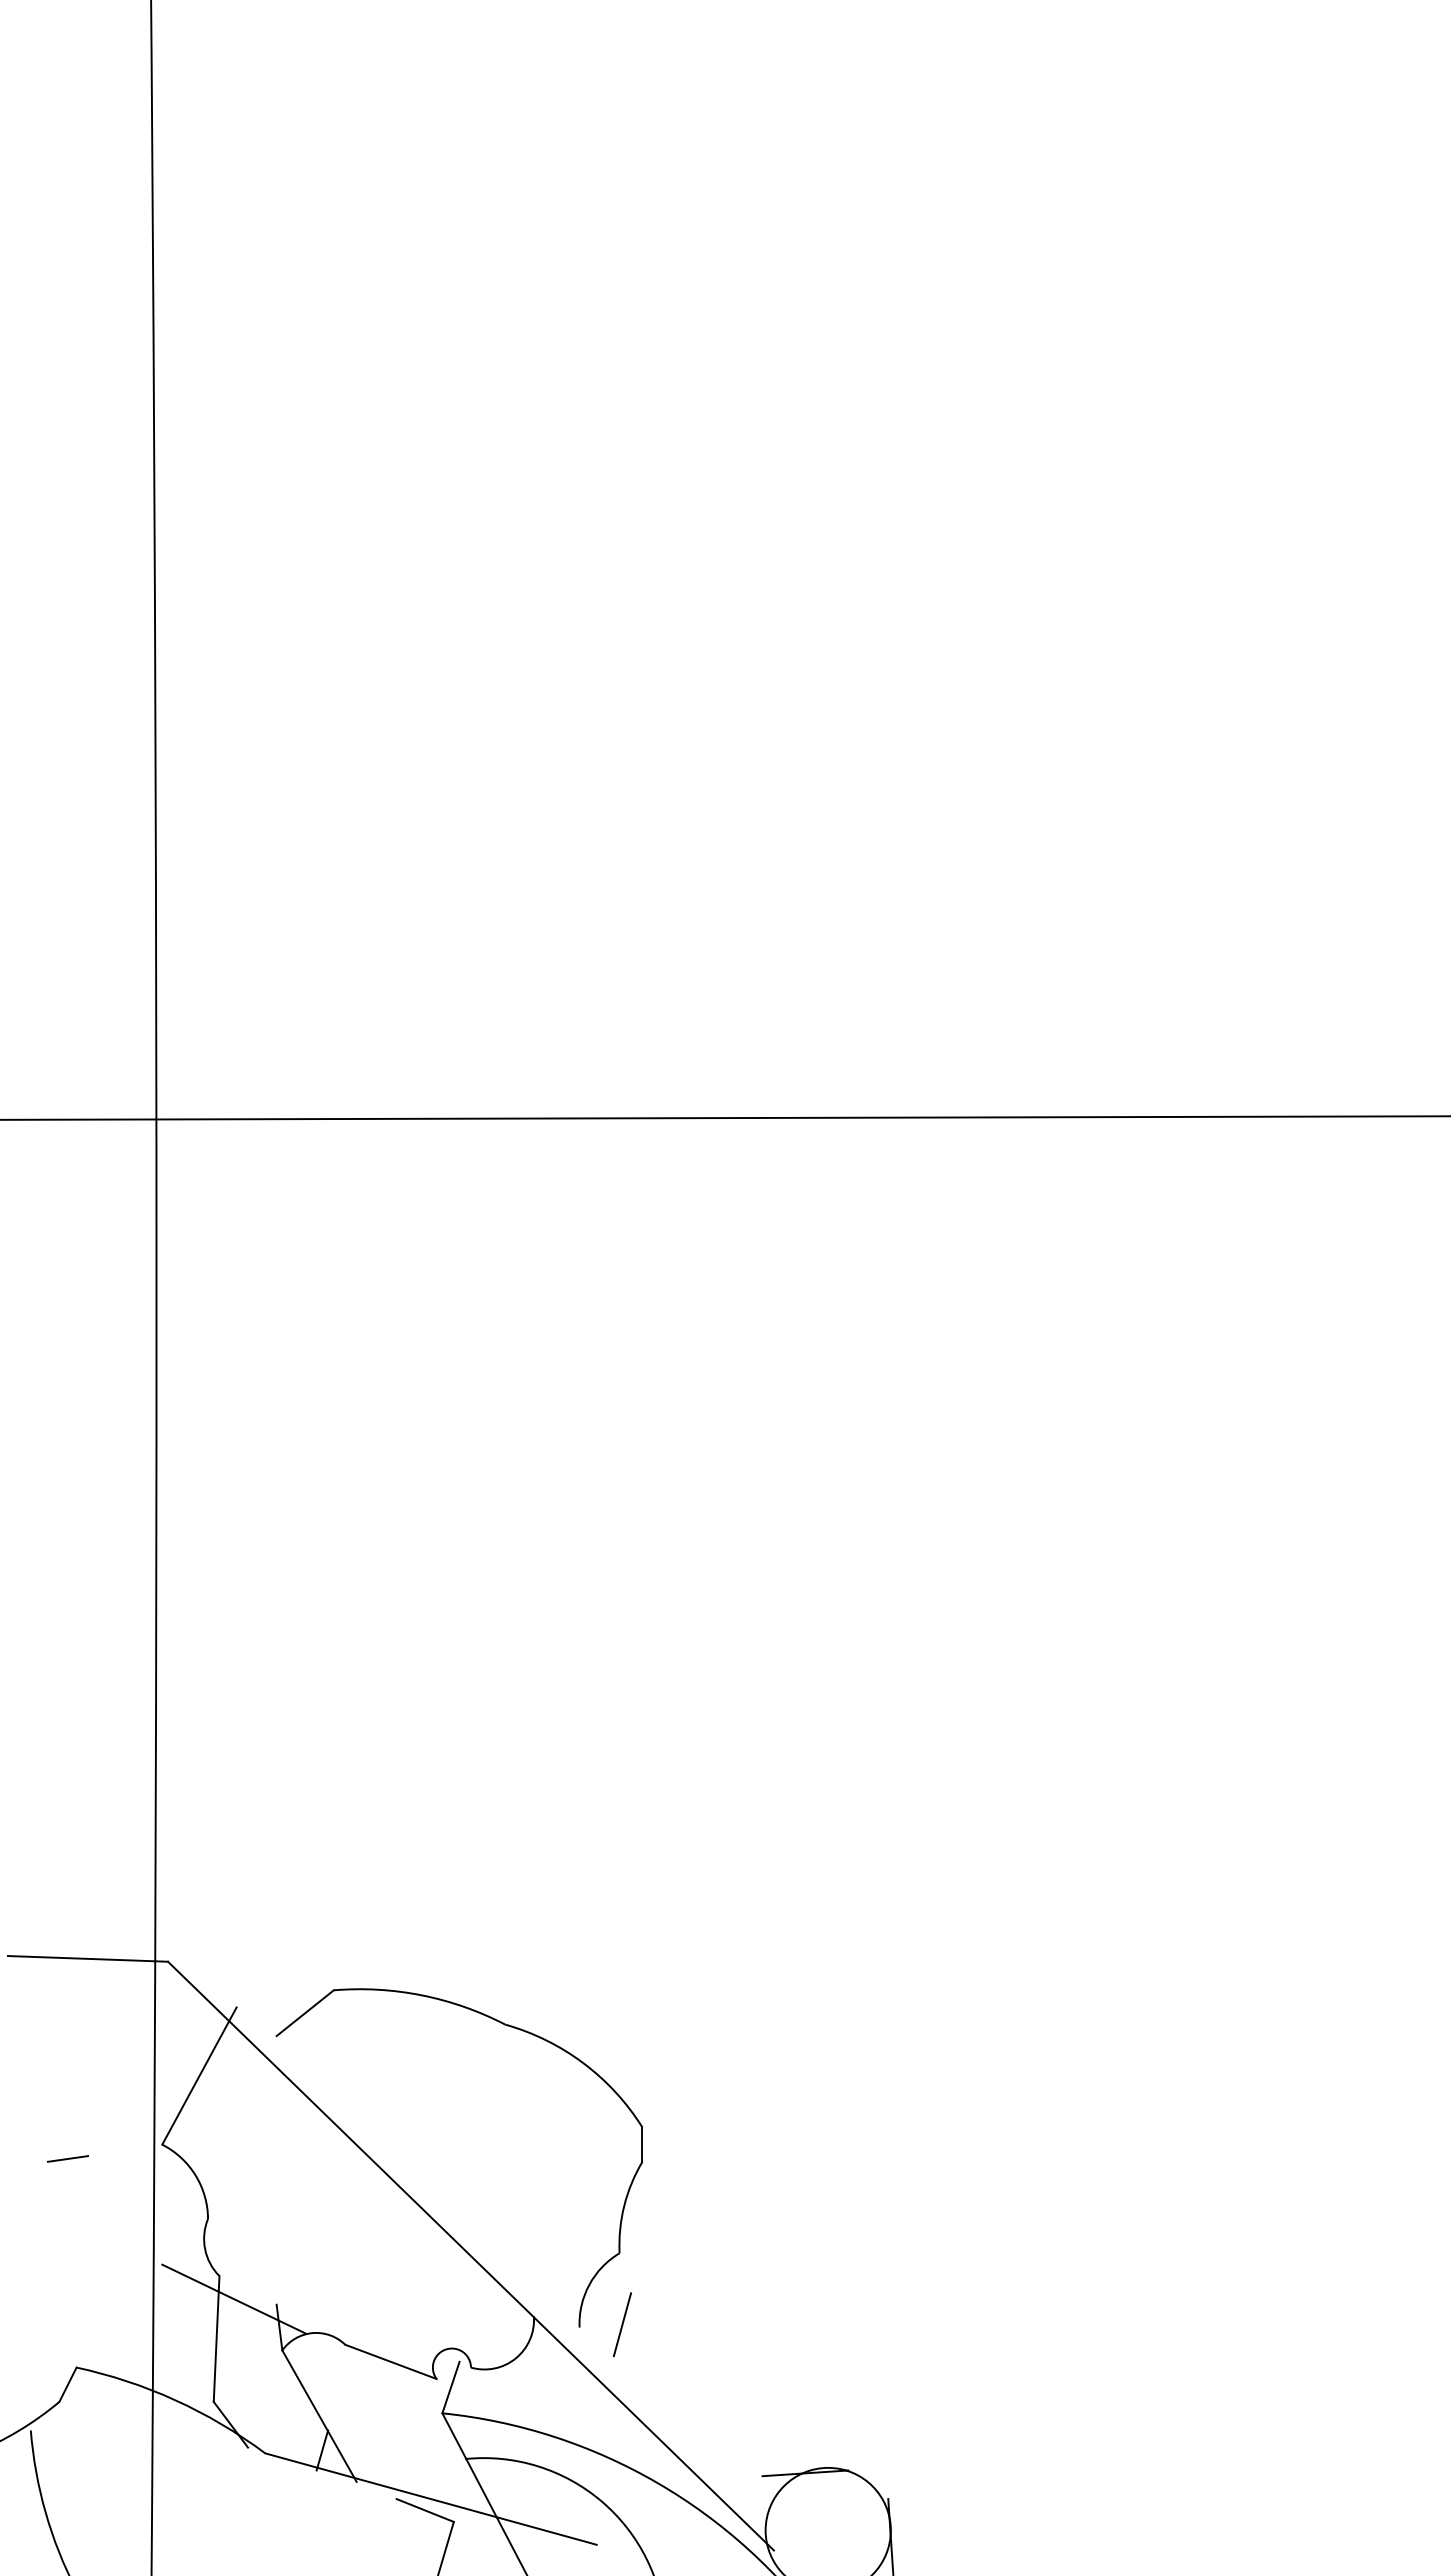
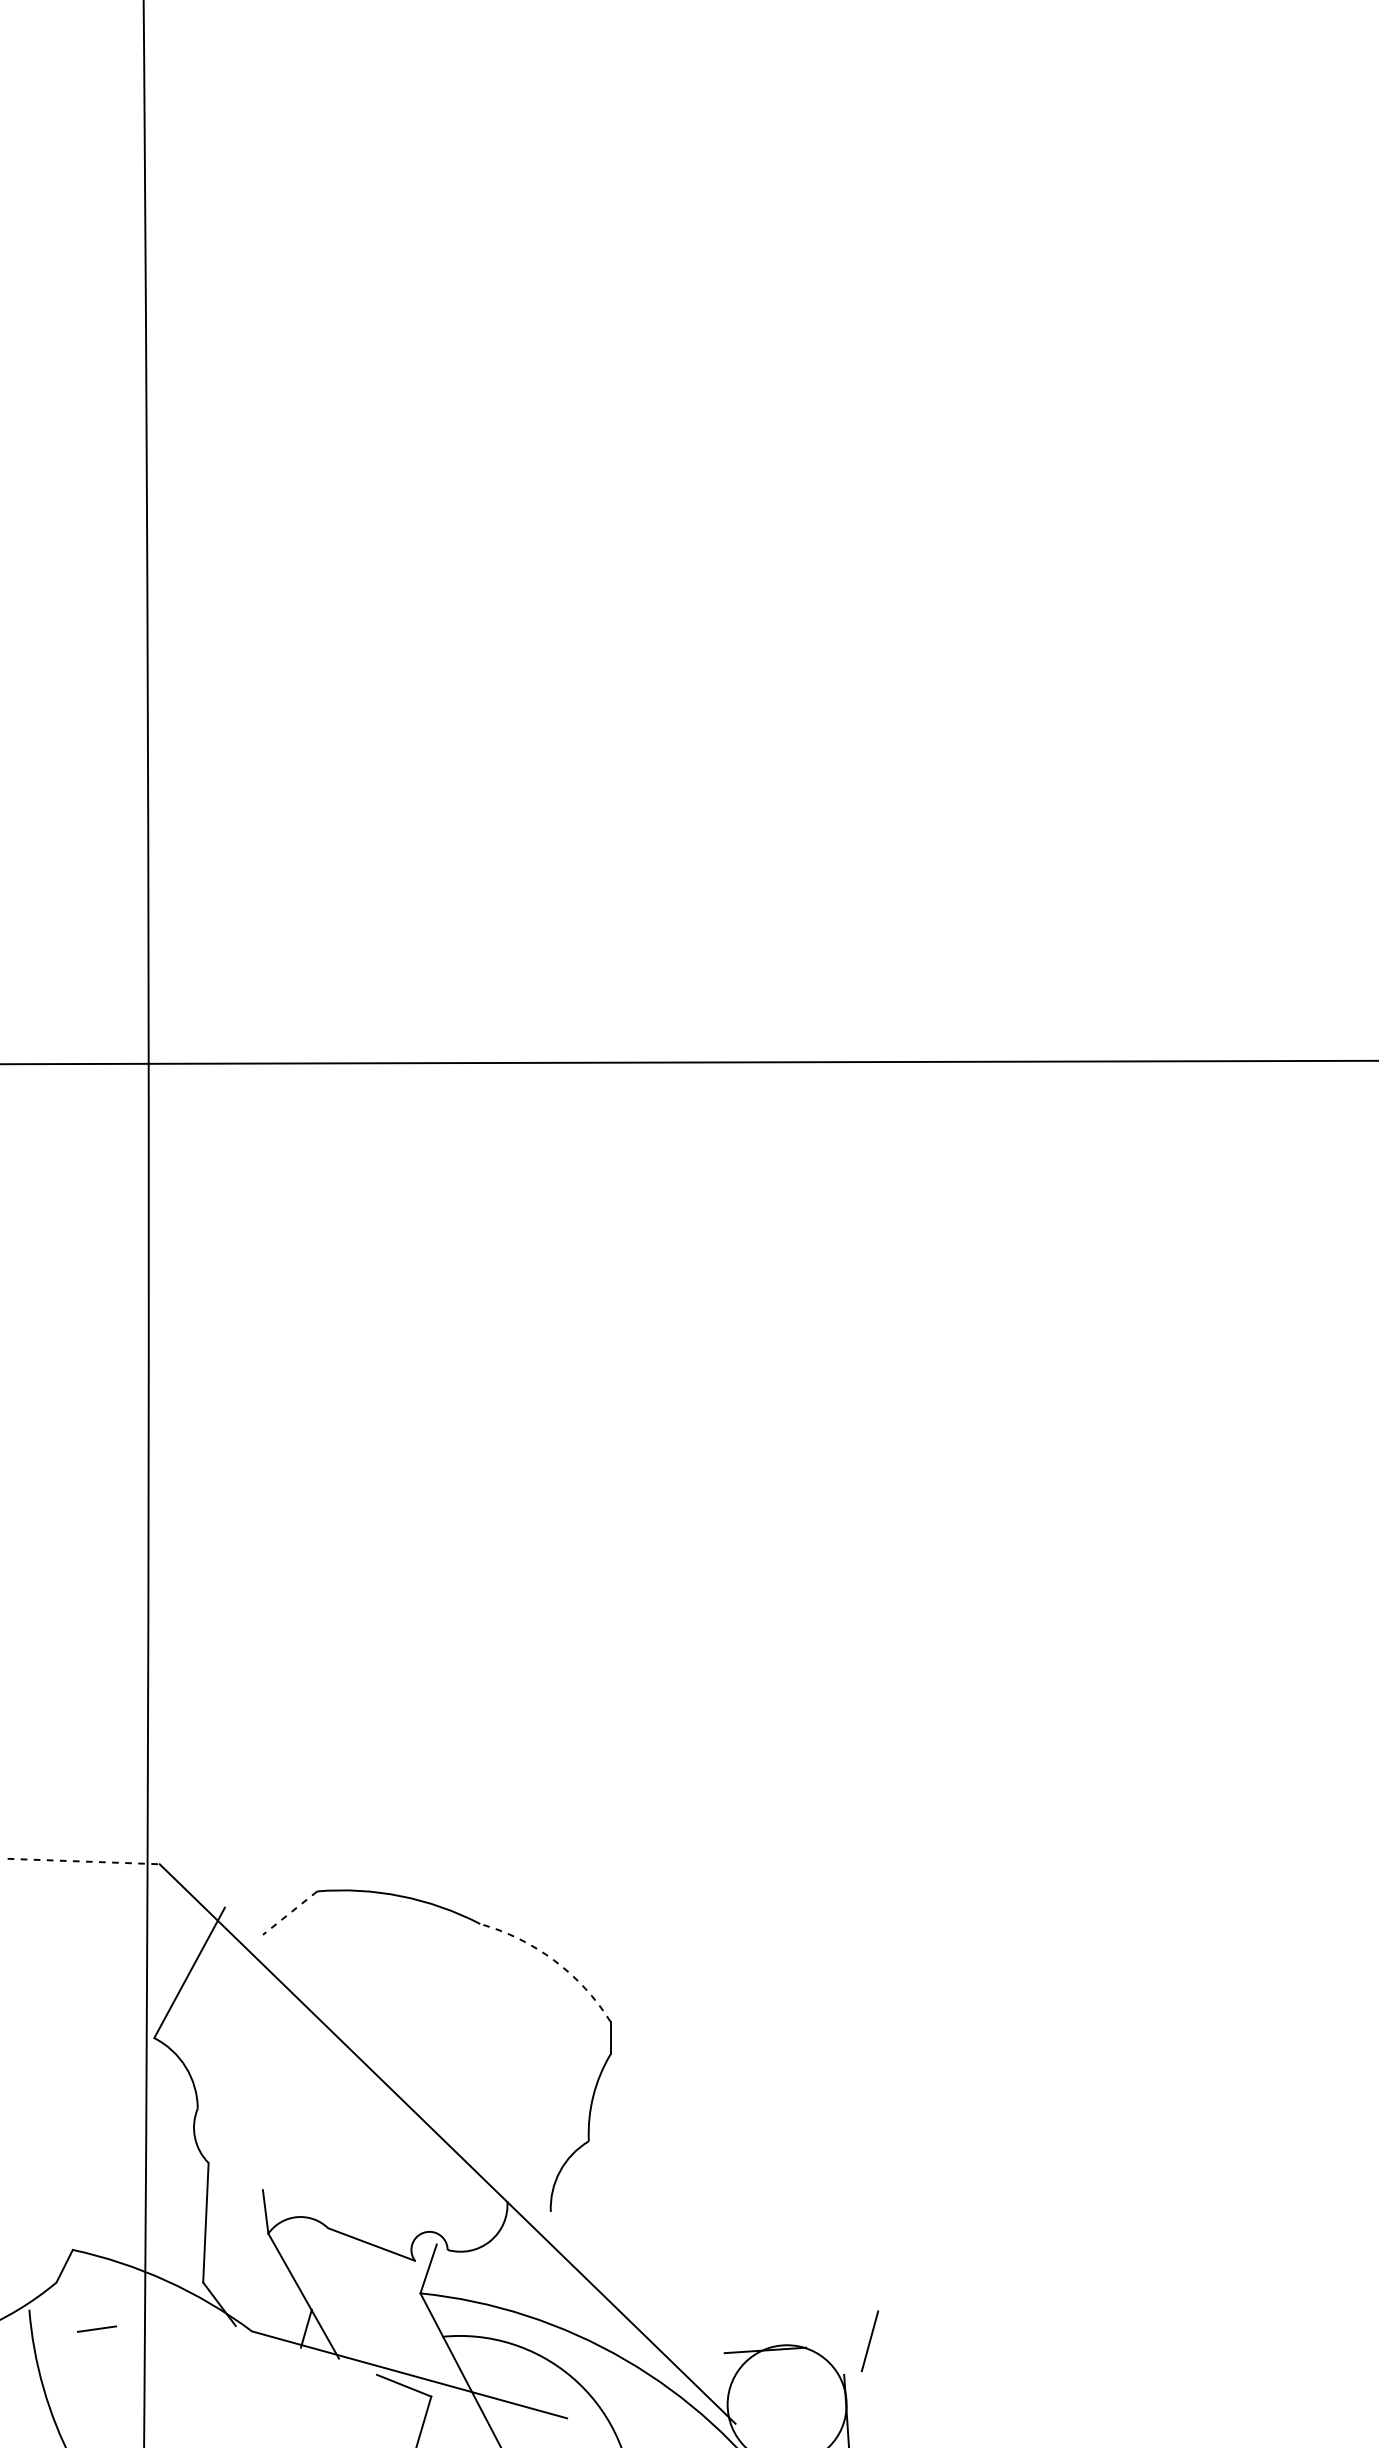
line: (88, 1958) -> (84, 1861), solid -> dashed
line: (305, 2013) -> (290, 1913), solid -> dashed
arc: (583, 2063) -> (554, 1960), solid -> dashed
line: (67, 2158) -> (96, 2328), moved
line: (233, 2298) -> (221, 2184), removed
line: (621, 2324) -> (869, 2341), moved

